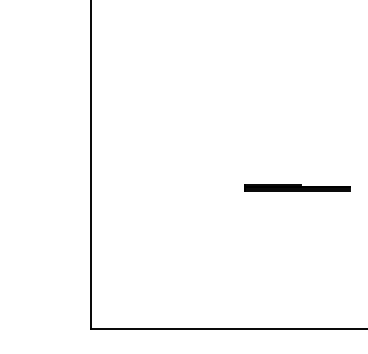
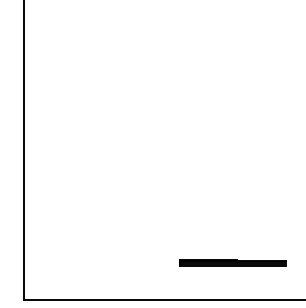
part: (297, 187) -> (233, 261), moved

